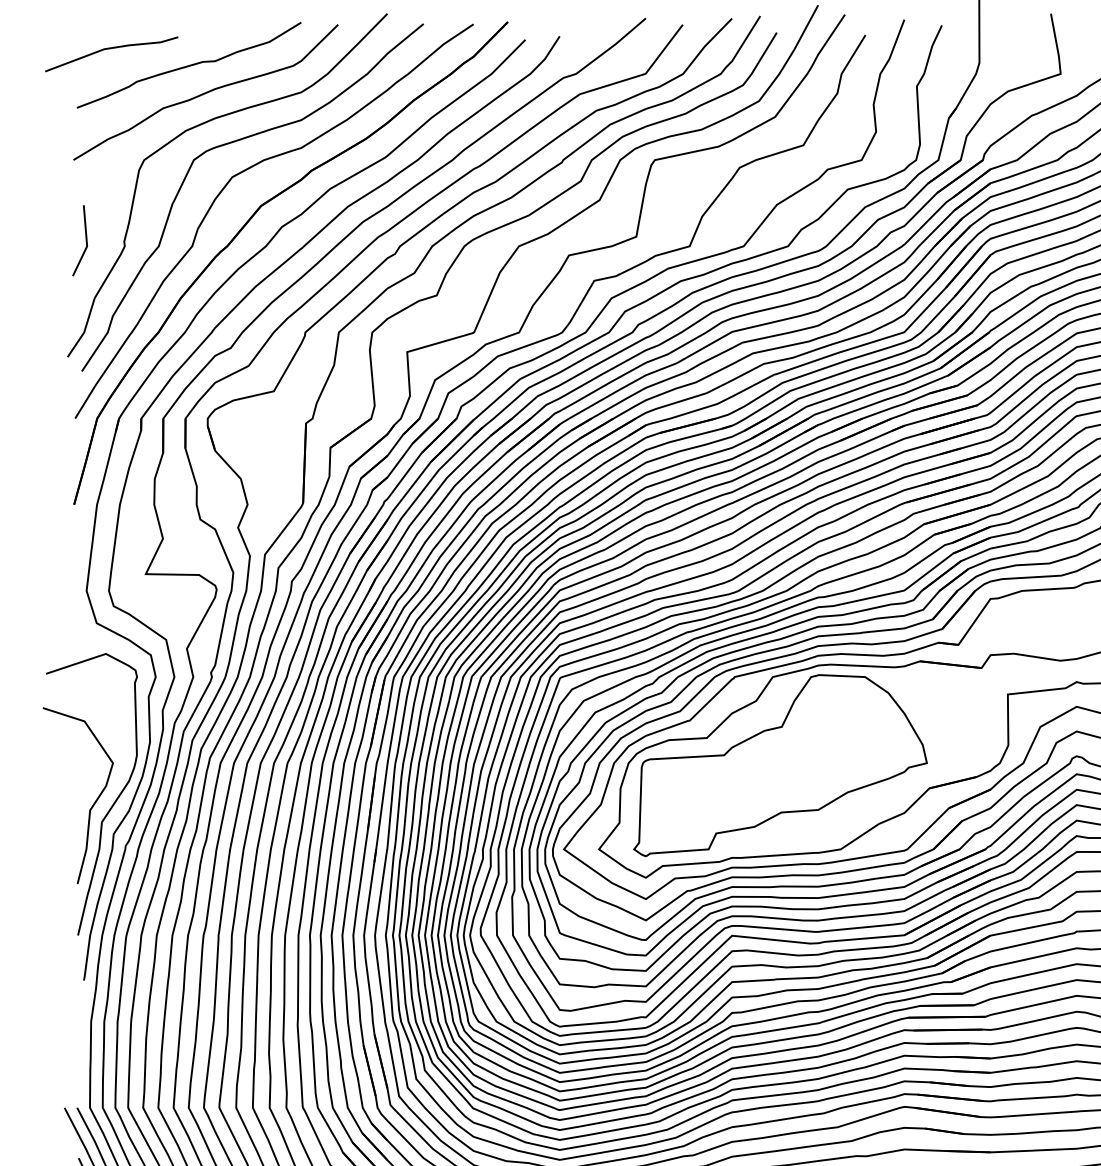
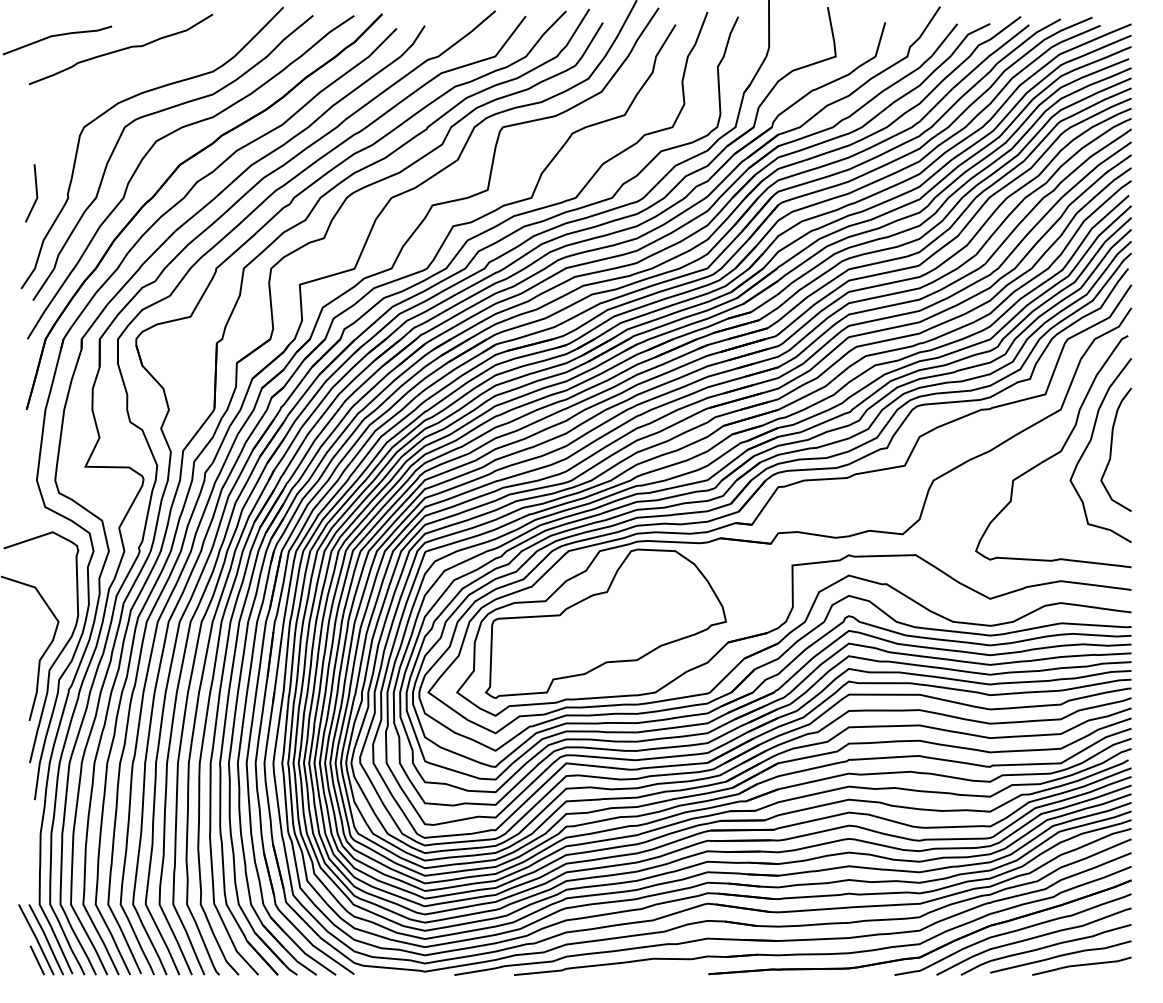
curve: (205, 92) -> (134, 71), removed

